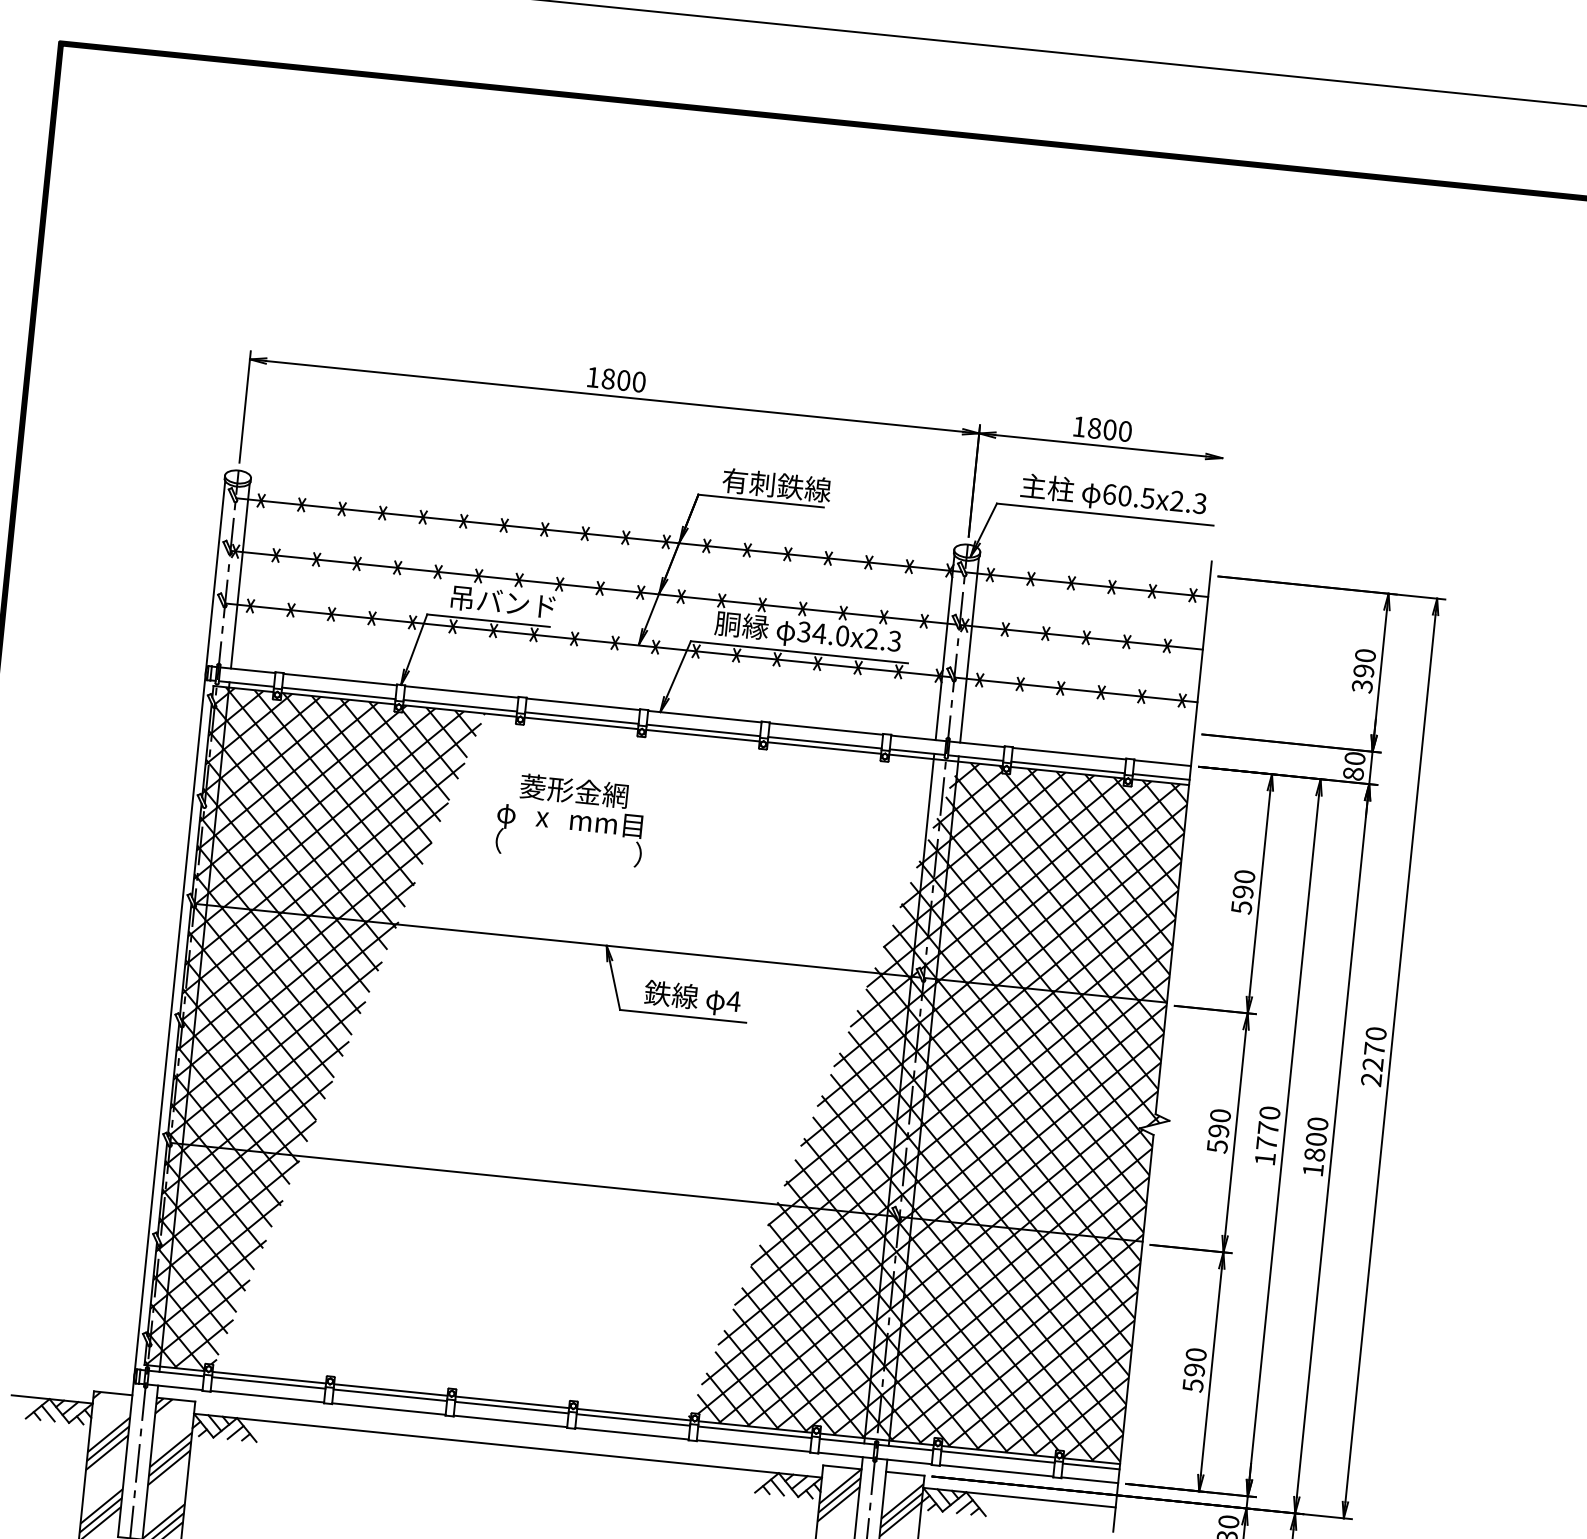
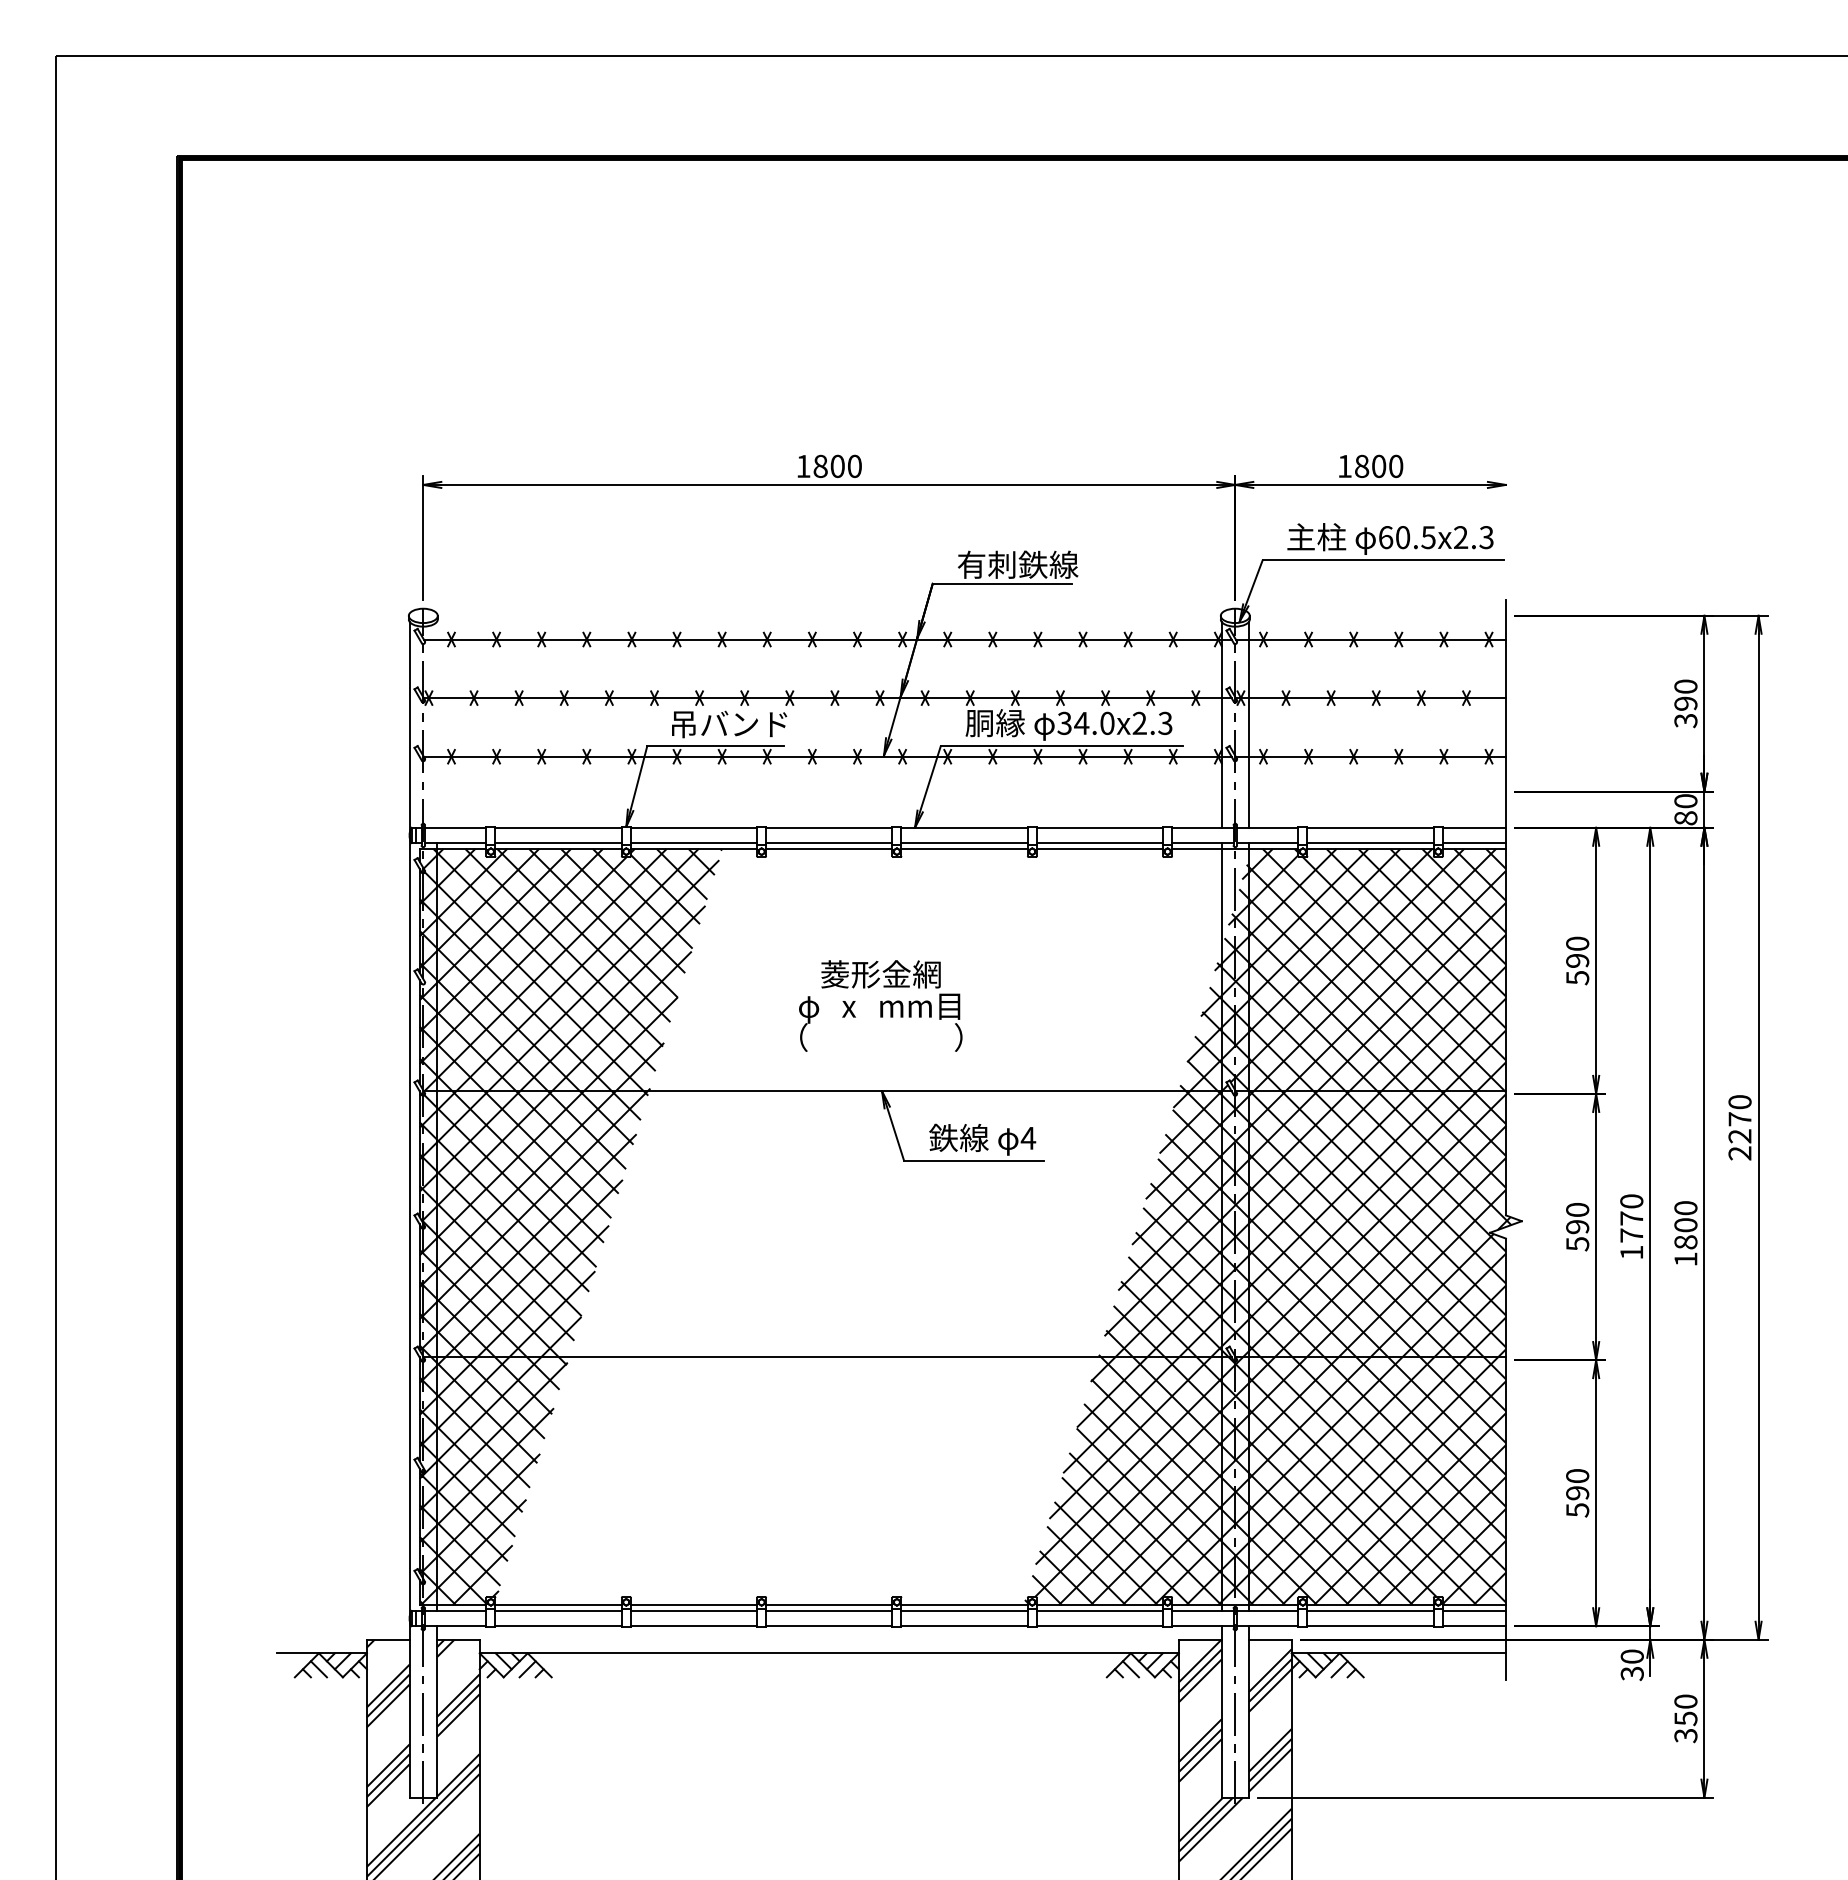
line: (239, 575) -> (436, 724), removed
text: (570, 818) -> (880, 1005), moved

